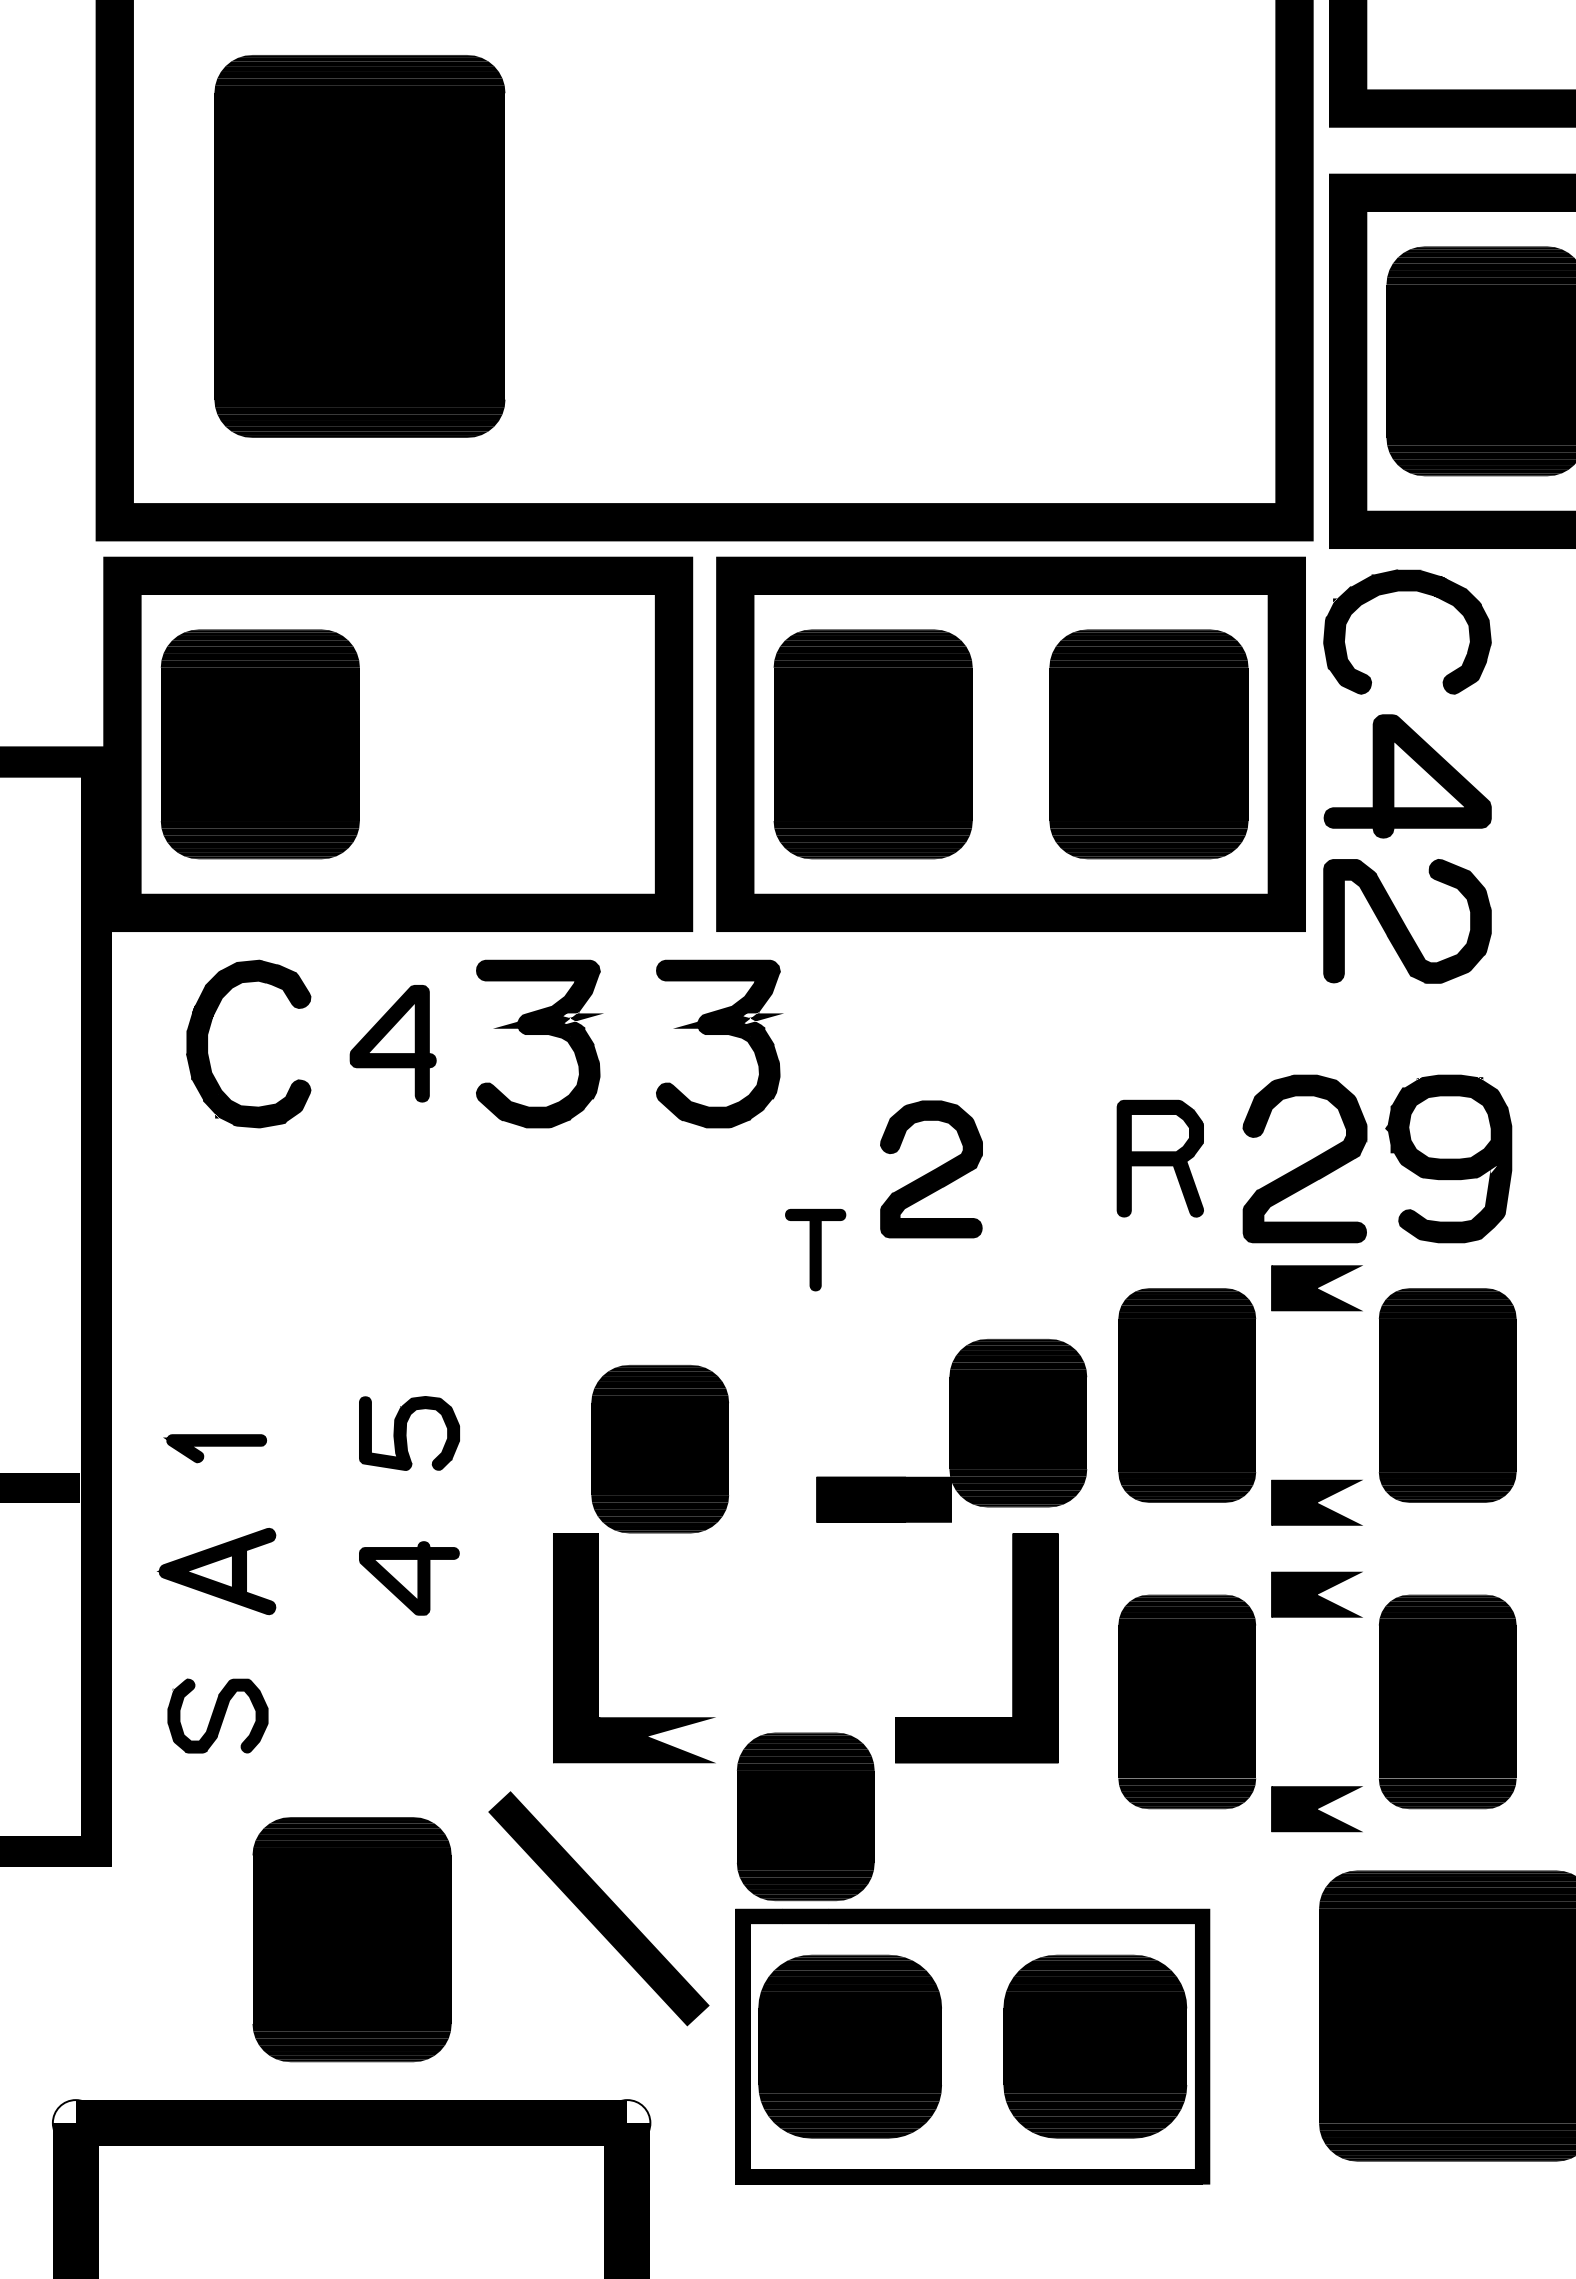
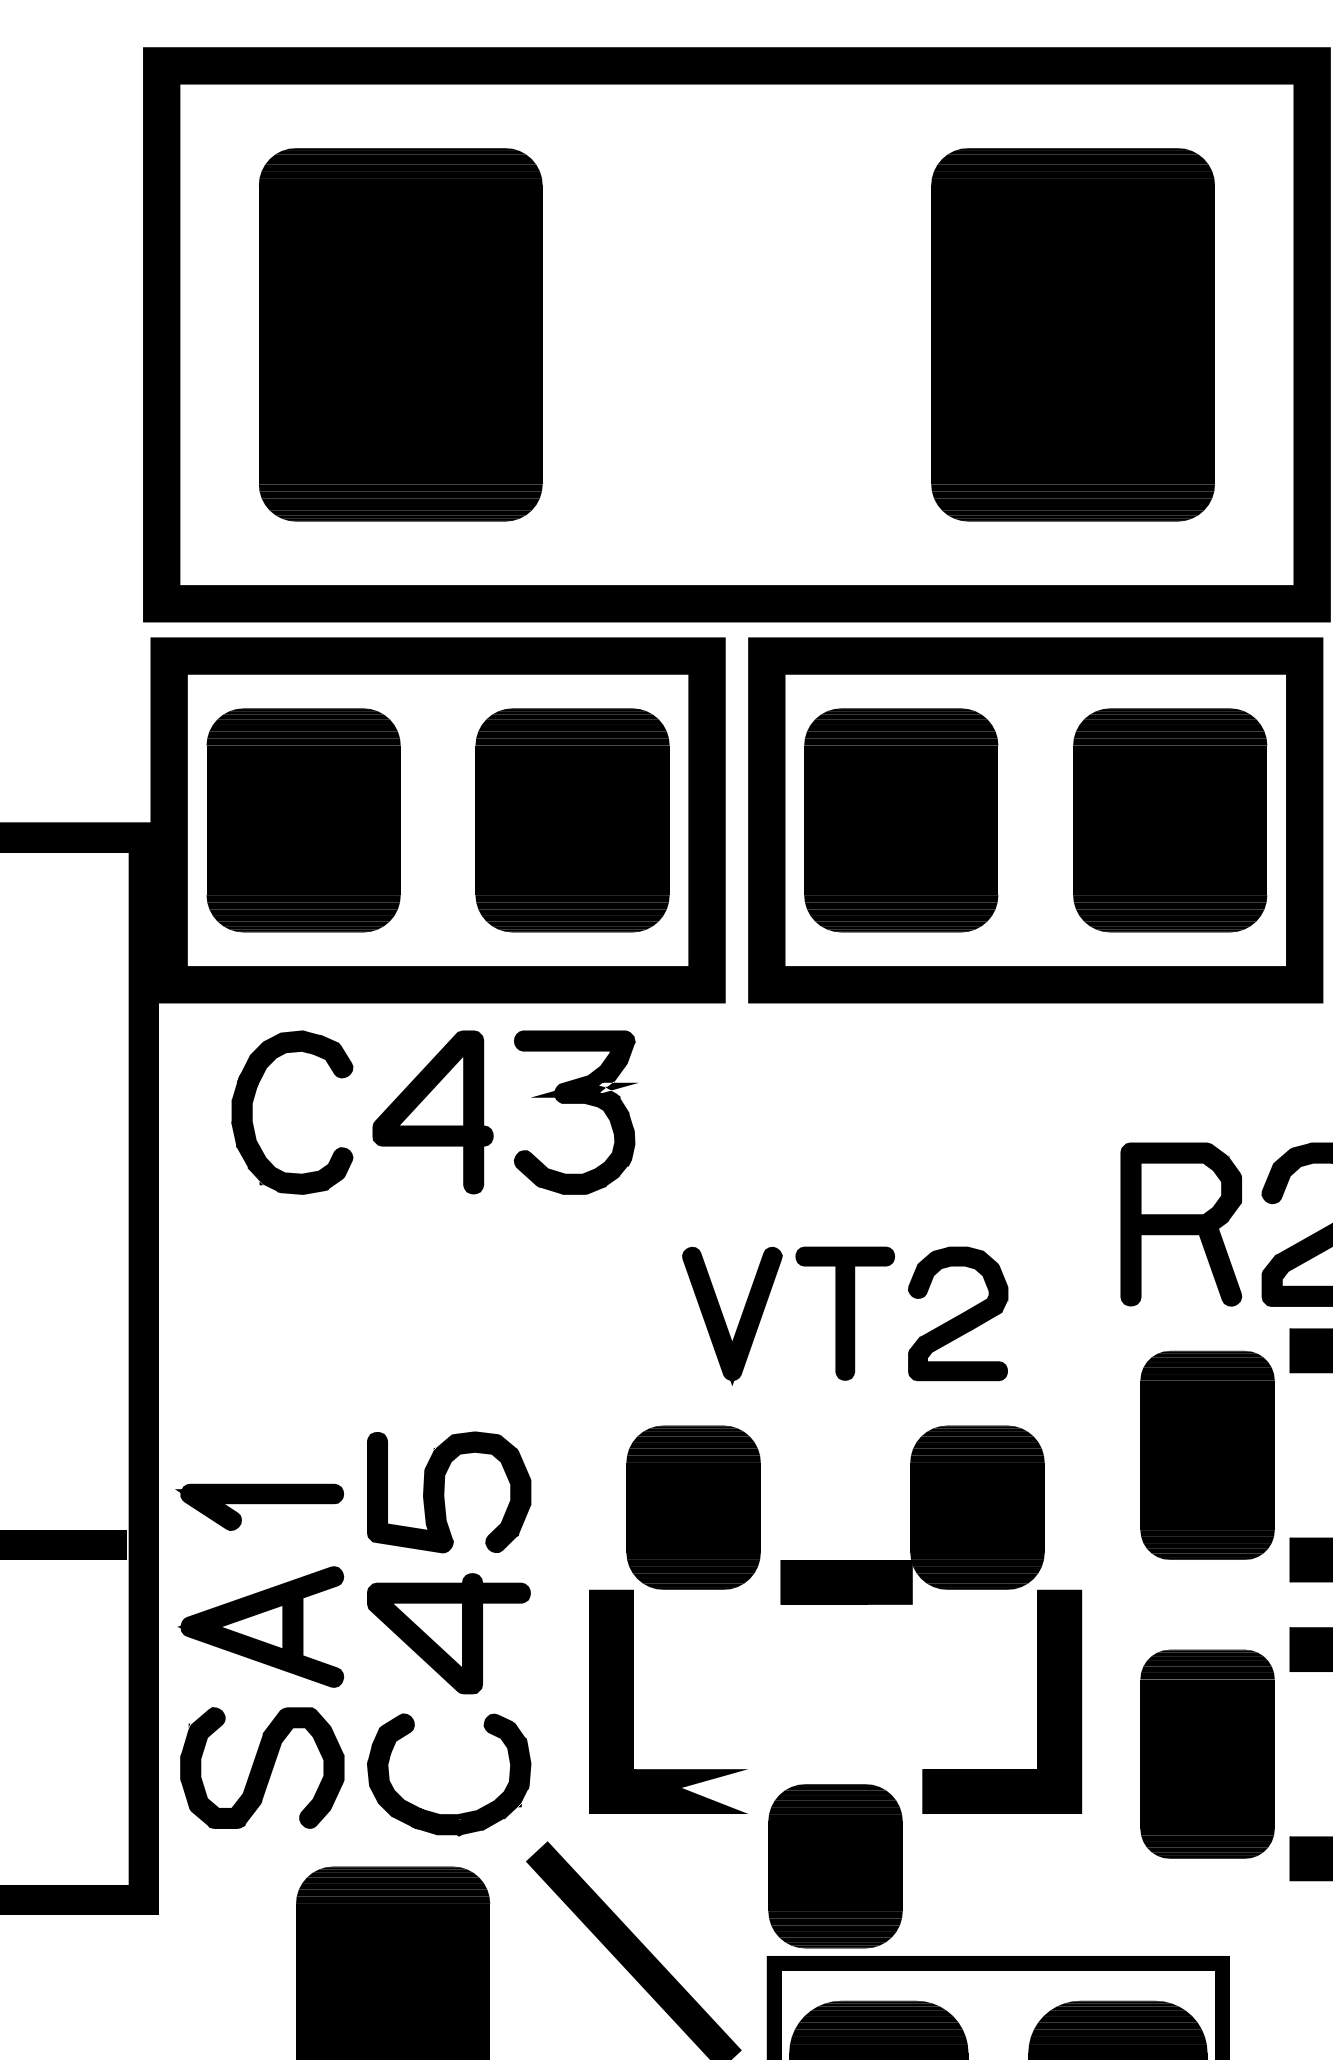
part: (1049, 246) -> (1073, 334), added
part: (535, 744) -> (571, 820), added
part: (719, 1034) -> (751, 1103), removed
part: (393, 1043) -> (433, 1112), size x1.43
part: (1160, 1158) -> (1181, 1224), size x1.43
part: (931, 1169) -> (958, 1313), moved
part: (815, 1249) -> (845, 1313), size x1.67
part: (691, 1253) -> (724, 1316), added
part: (951, 1430) -> (912, 1514), moved
part: (409, 1433) -> (449, 1492), size x1.67
part: (214, 1448) -> (258, 1507), size x1.67
part: (216, 1571) -> (260, 1627), size x1.43
part: (409, 1578) -> (449, 1633), size x1.67
part: (217, 1715) -> (261, 1767), size x1.67
part: (409, 1763) -> (449, 1814), added

